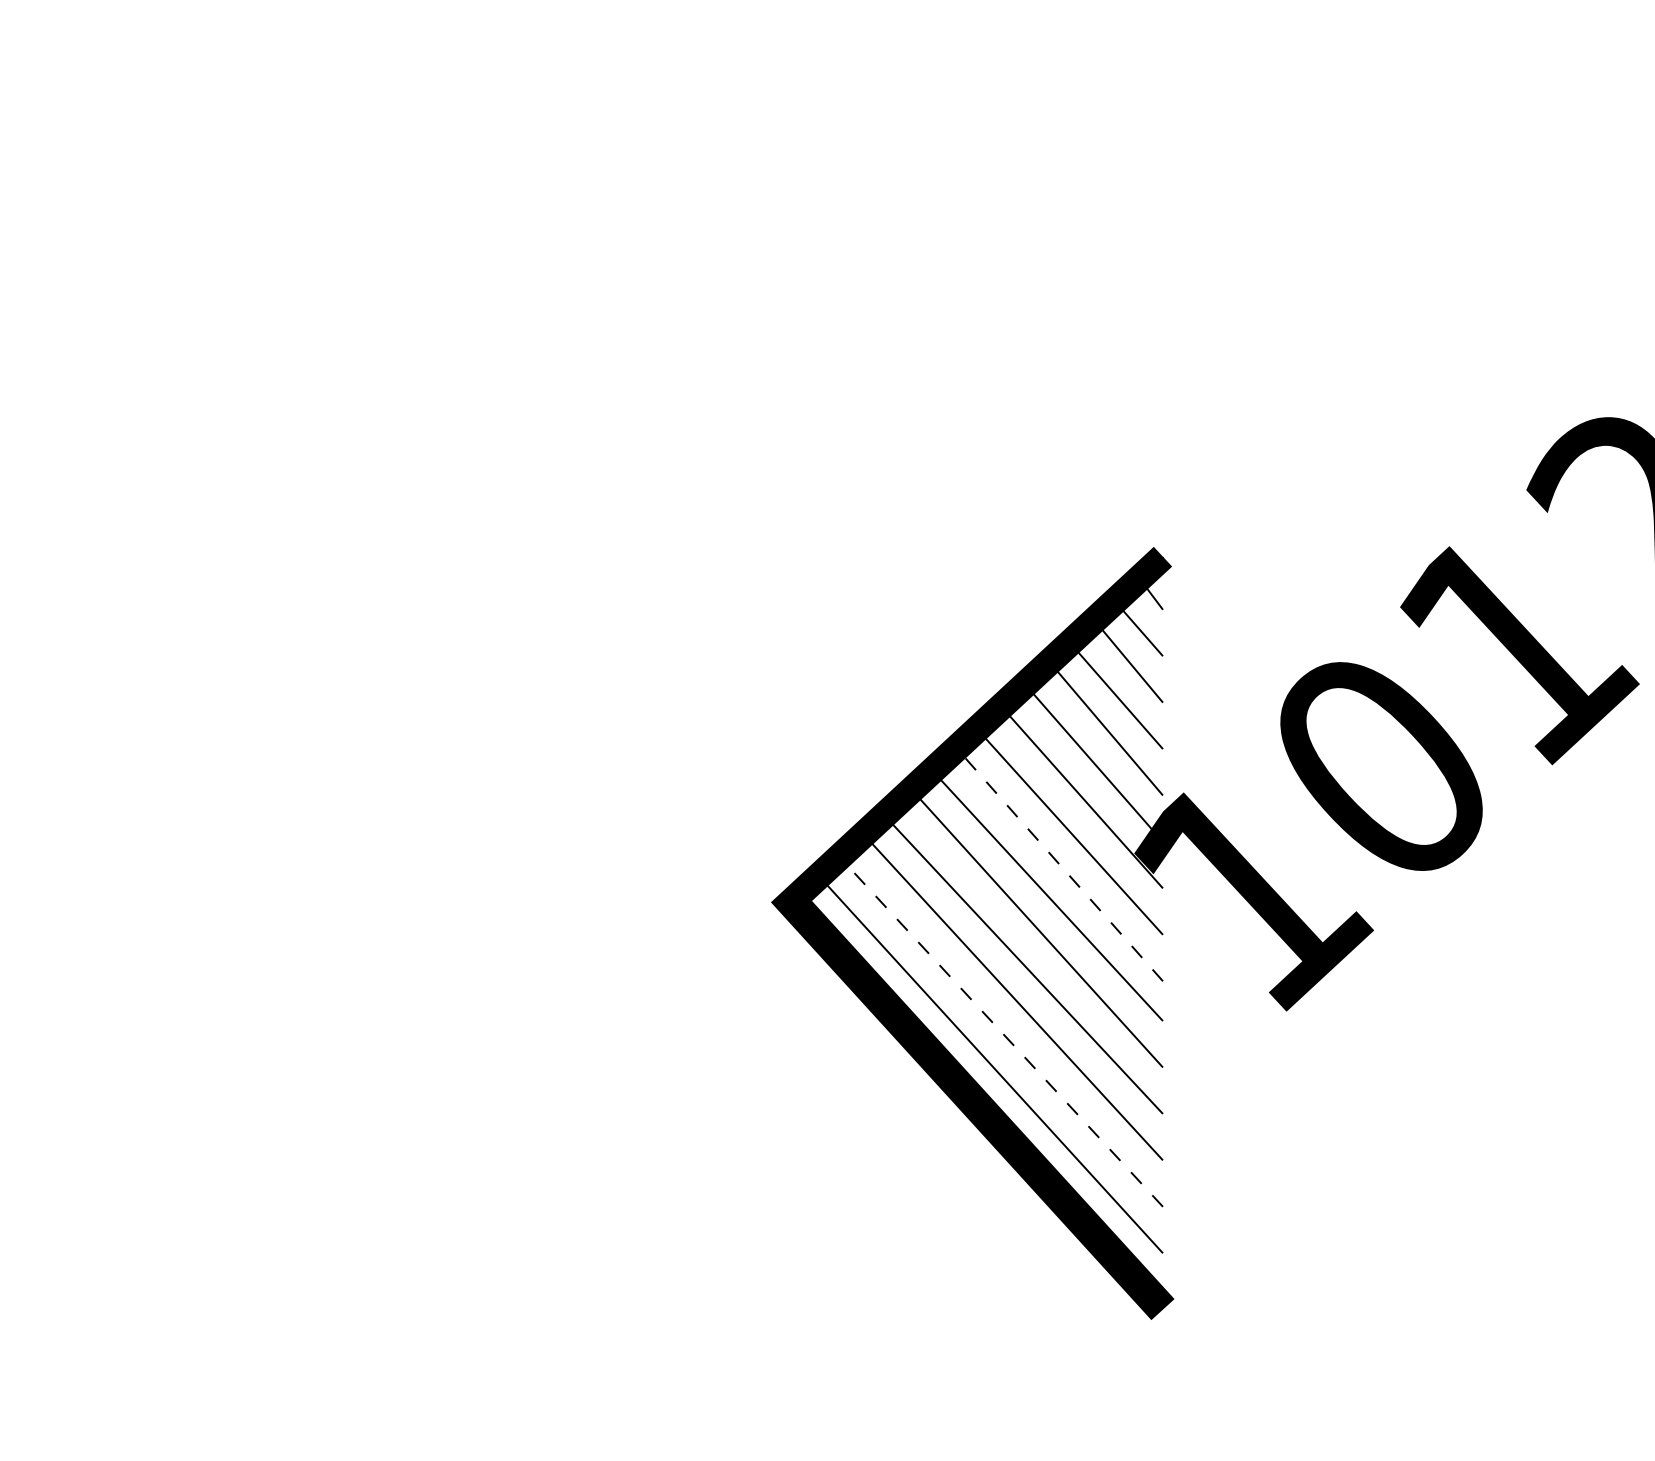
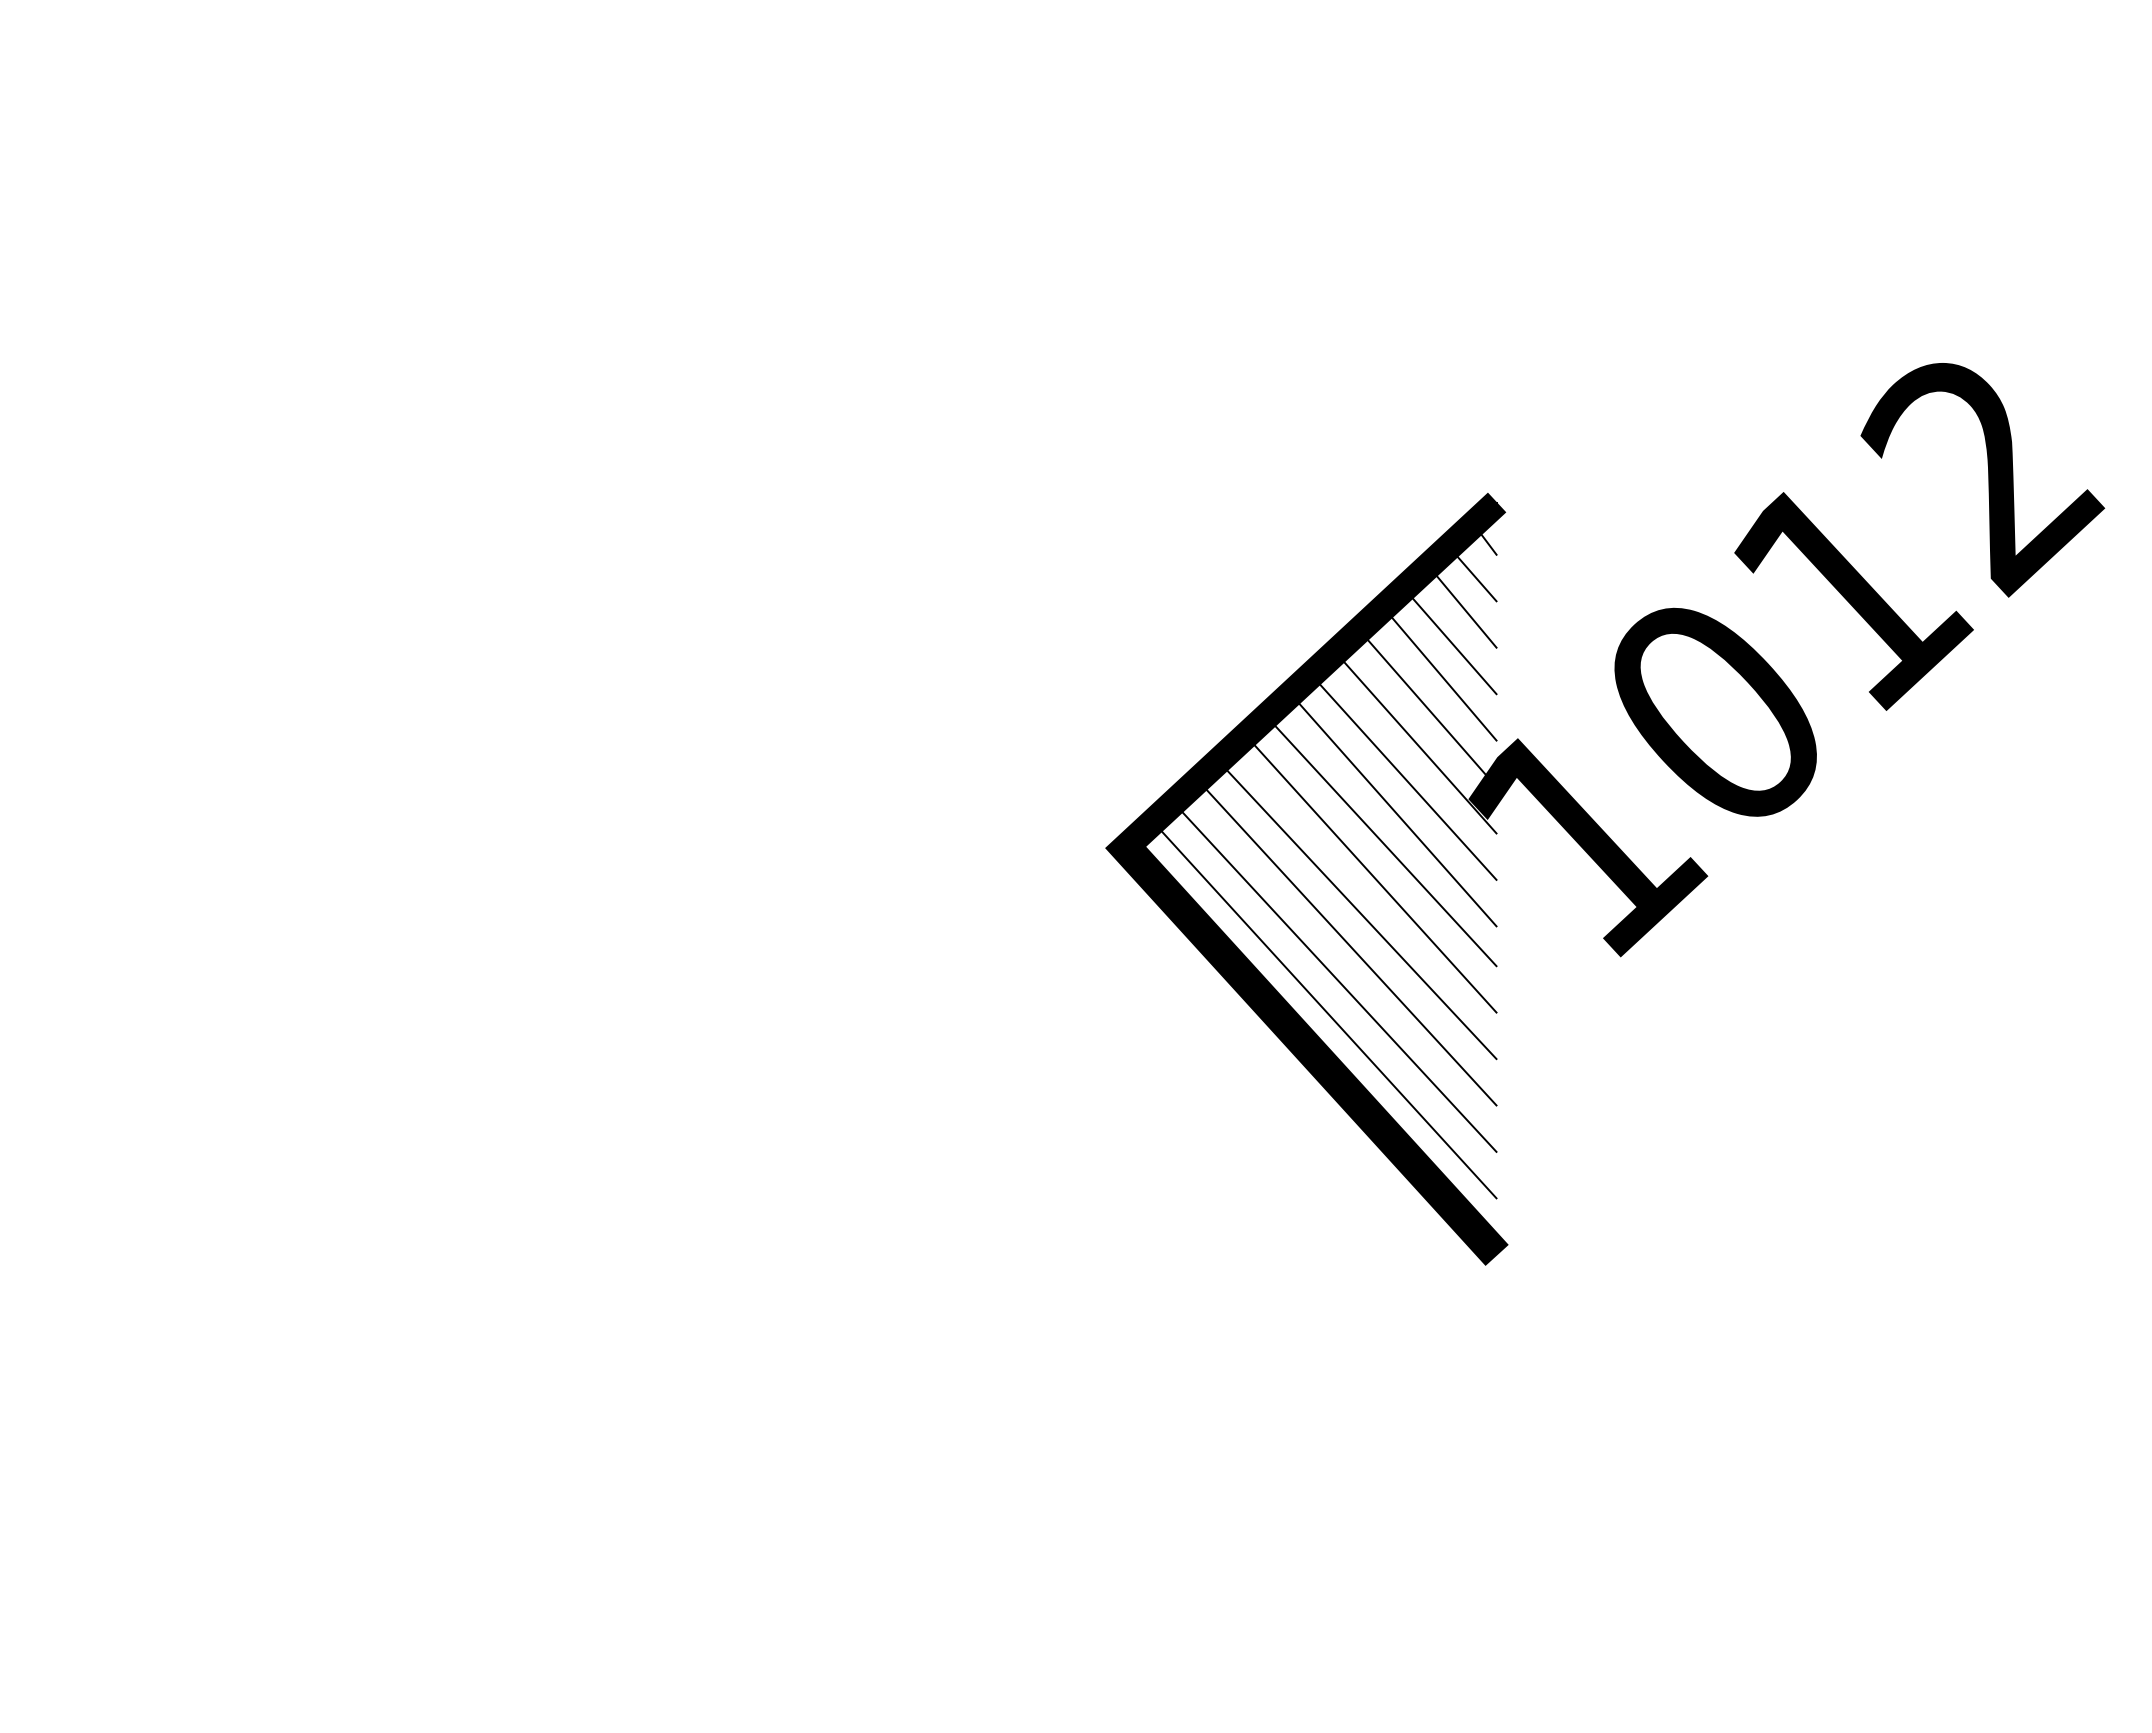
line: (1059, 864) -> (1393, 810), dashed -> solid
line: (1000, 1030) -> (1334, 976), dashed -> solid

